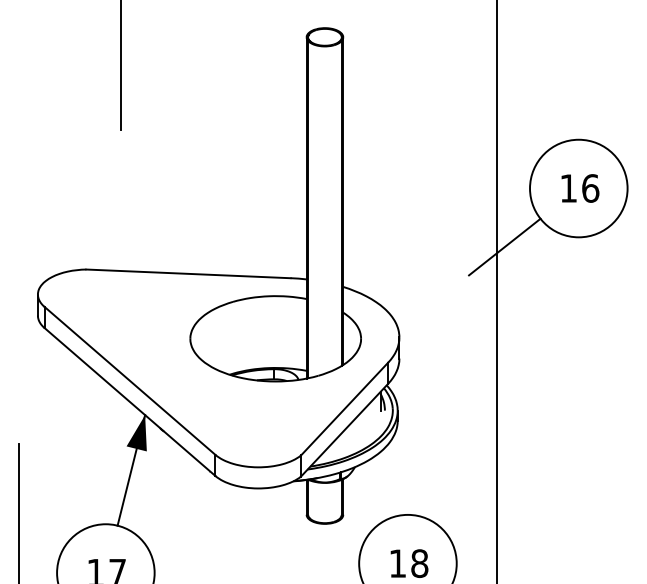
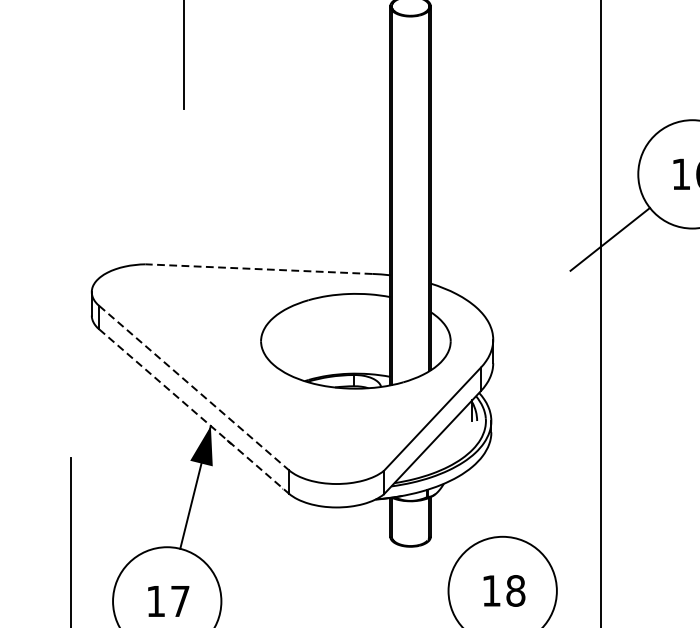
line: (187, 273) -> (257, 268), solid -> dashed
line: (130, 380) -> (194, 387), solid -> dashed
line: (130, 402) -> (194, 411), solid -> dashed

